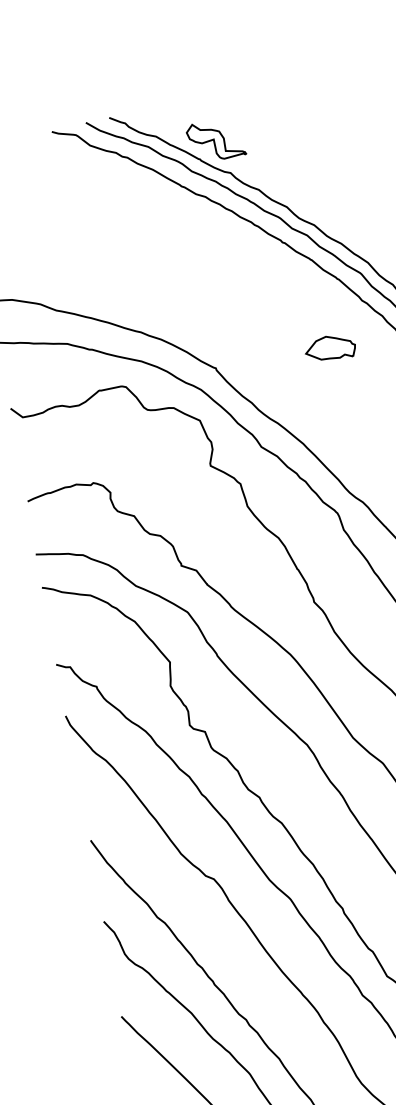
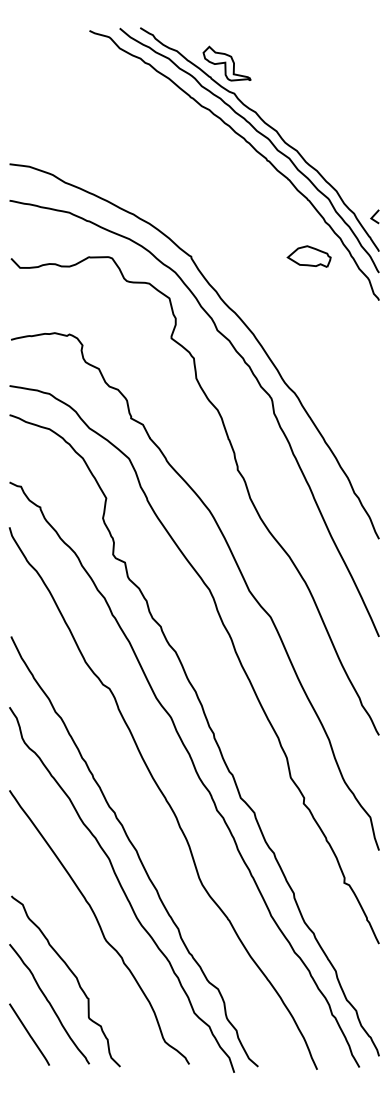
part: (329, 348) -> (308, 256), moved

